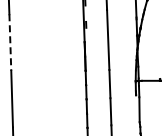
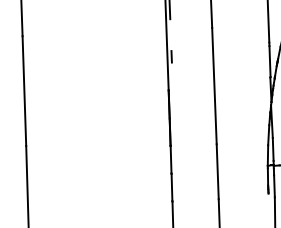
line: (10, 43) -> (24, 92), dashed -> solid

